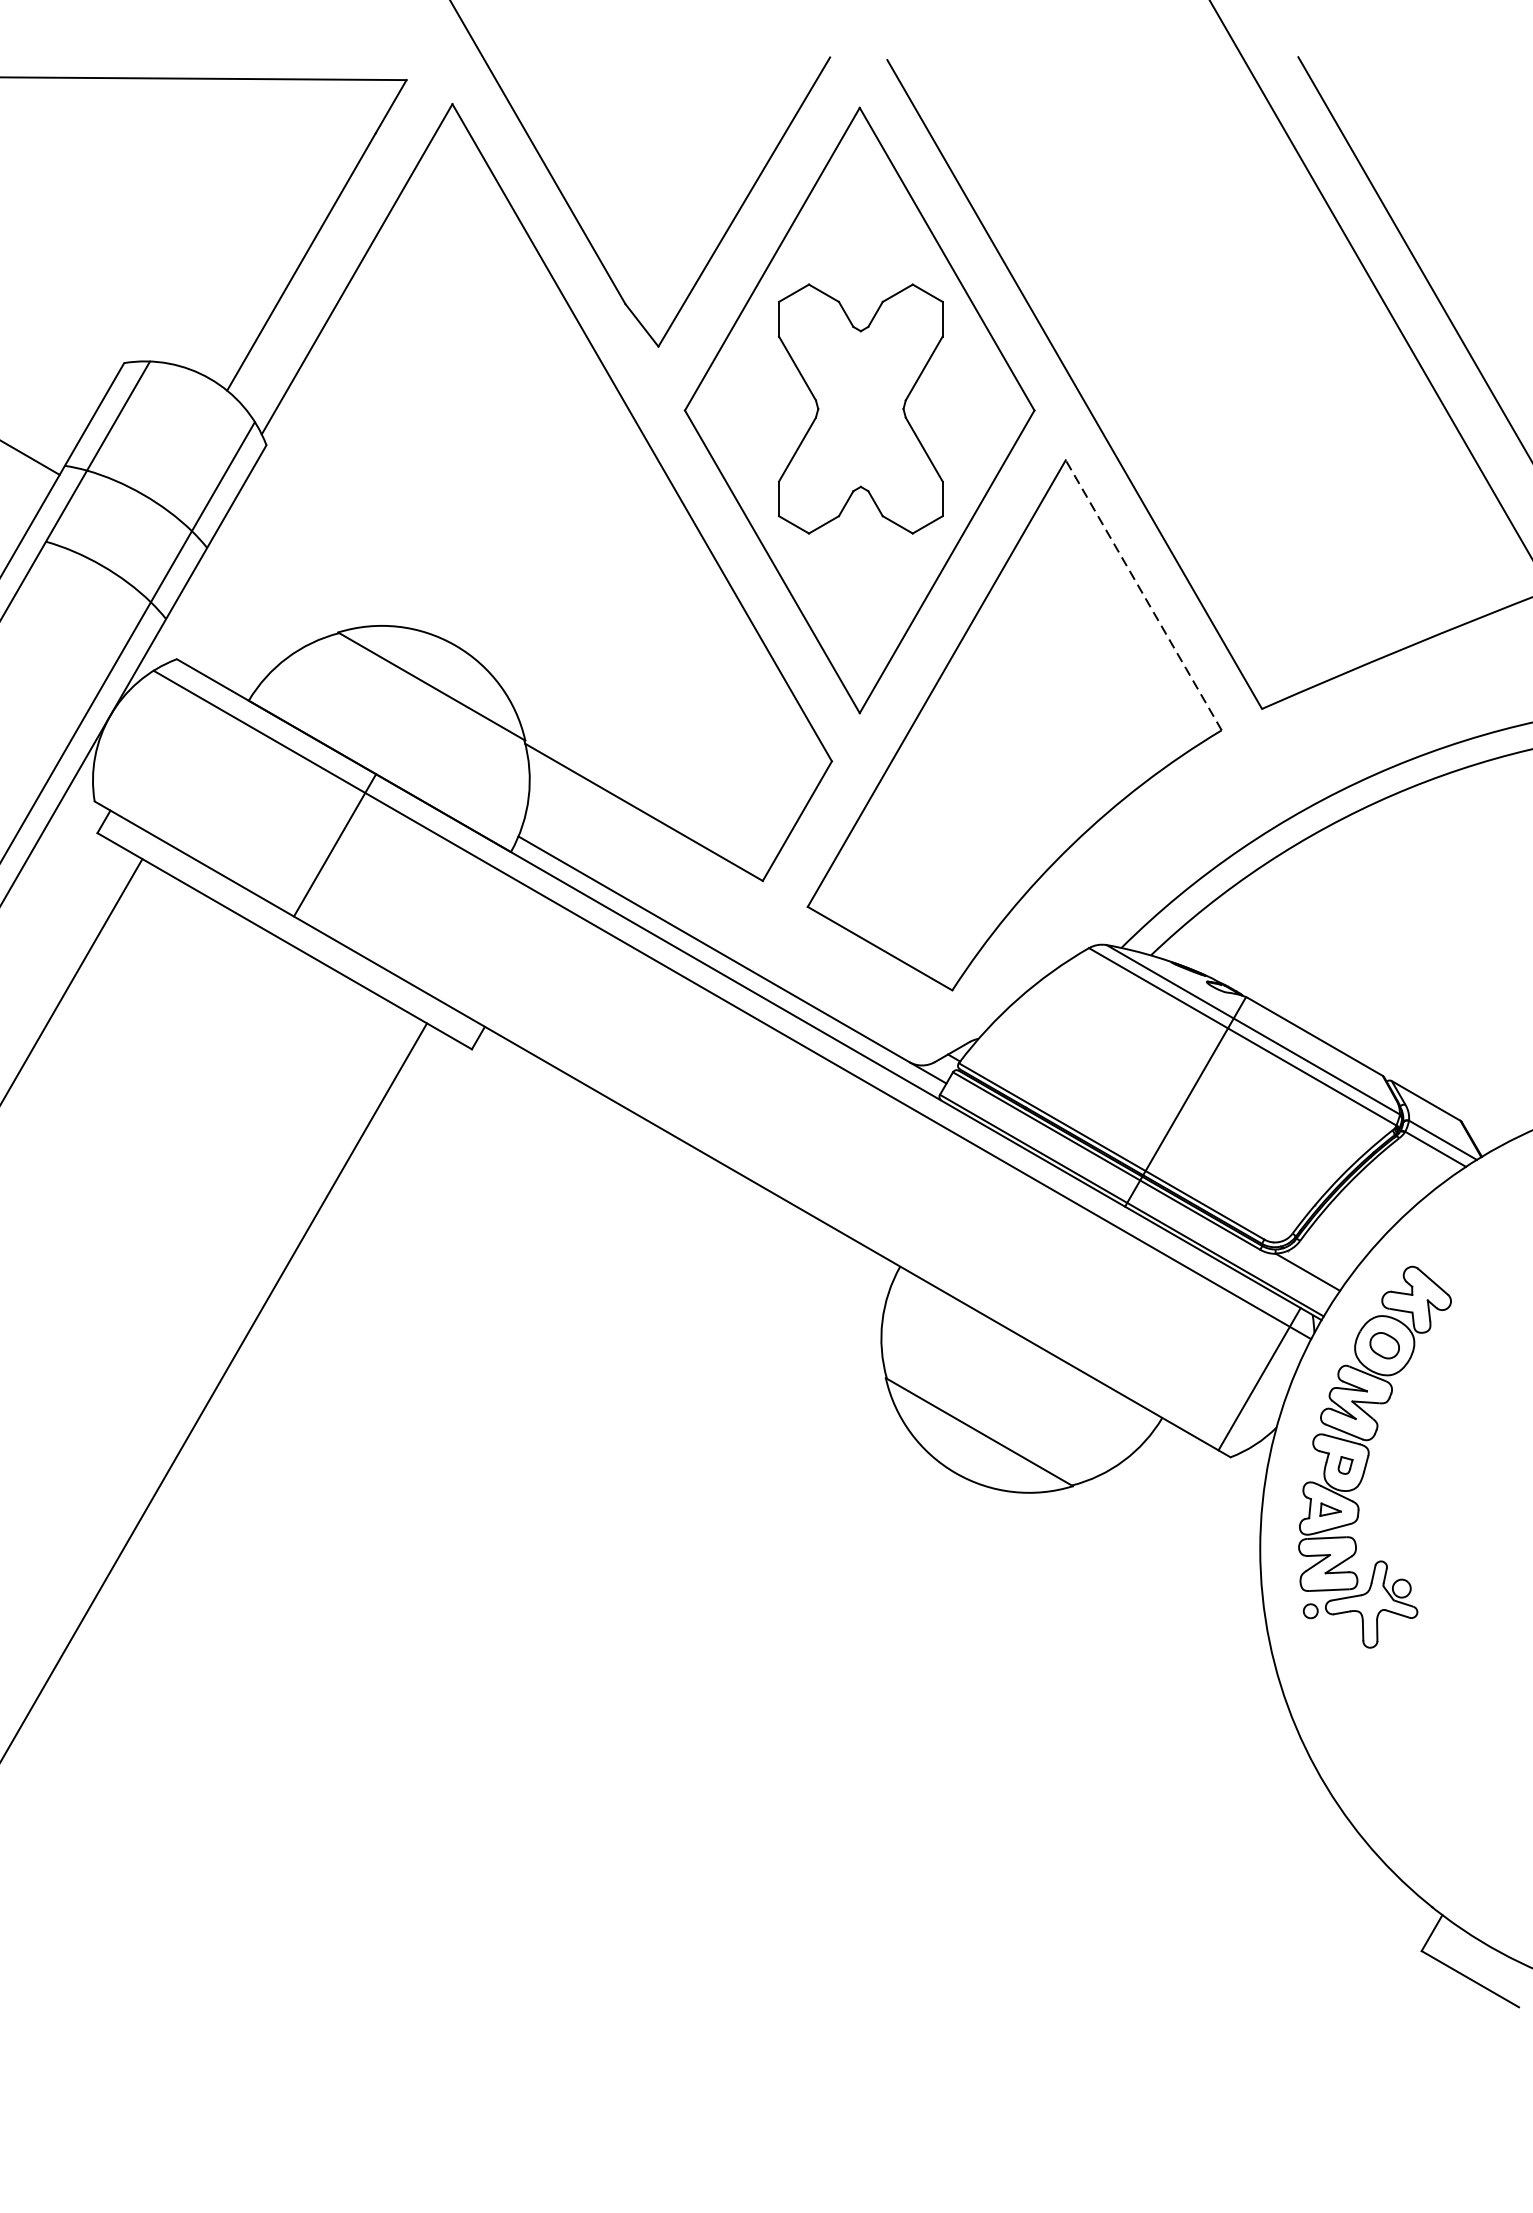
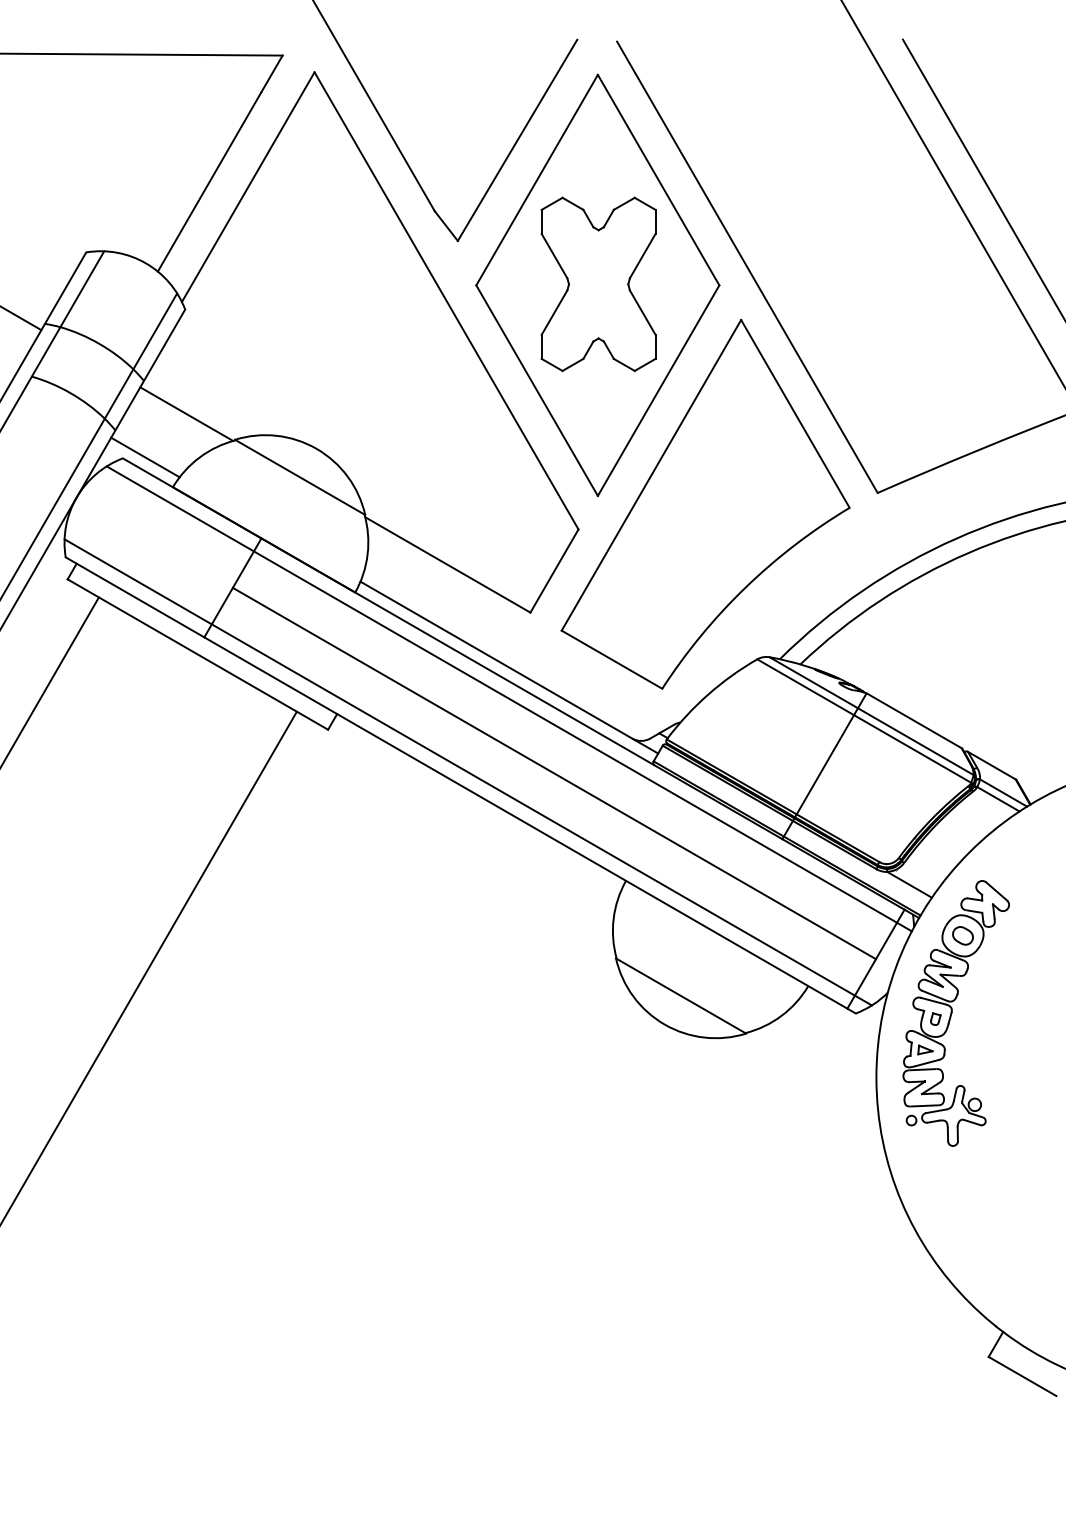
line: (268, 594) -> (186, 413), added
line: (1143, 594) -> (795, 413), dashed -> solid
line: (209, 657) -> (145, 457), added
line: (672, 1110) -> (467, 772), added
line: (797, 1112) -> (554, 773), added

